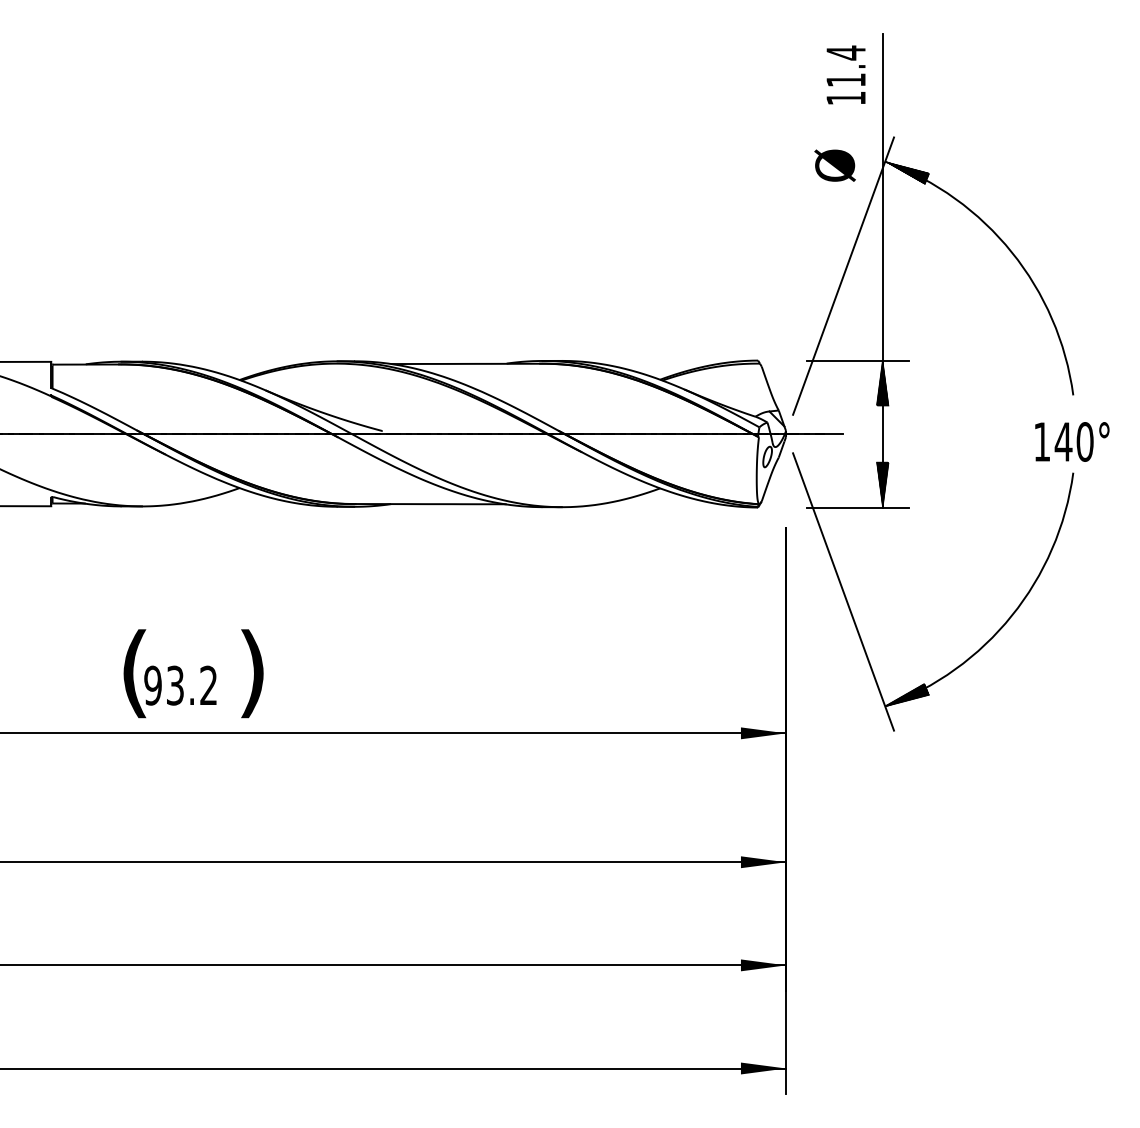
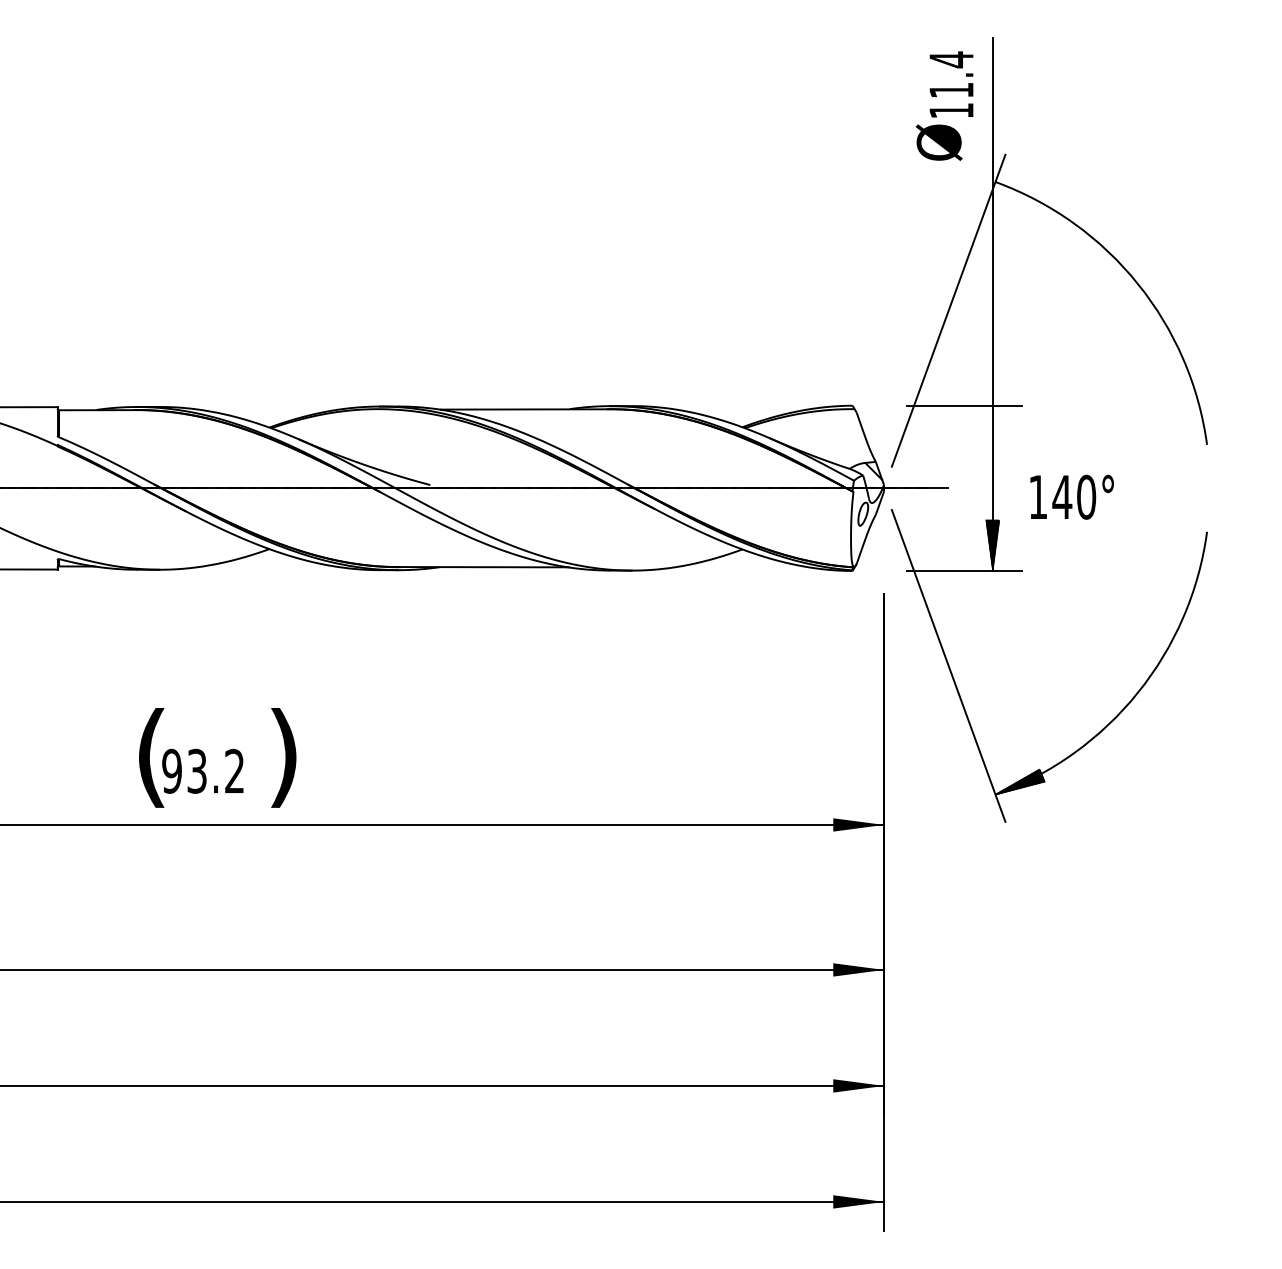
text: (834, 165) -> (938, 142), moved
hatch: (907, 172) -> (1020, 194), removed
hatch: (882, 382) -> (992, 430), removed
text: (1072, 441) -> (1072, 496), moved

